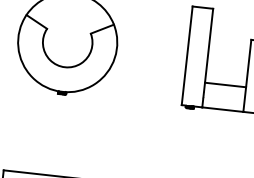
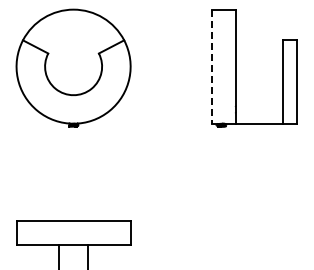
line: (186, 56) -> (211, 67), solid -> dashed
line: (225, 85) -> (259, 95), removed

